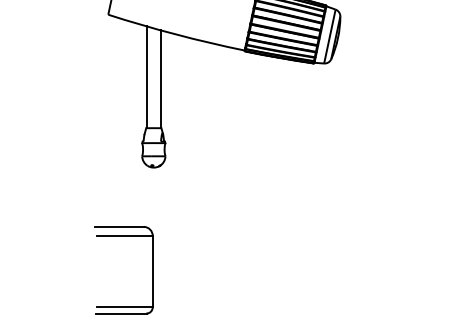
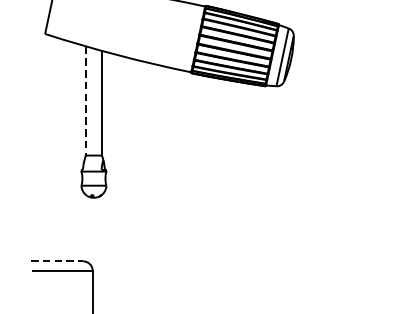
line: (146, 77) -> (86, 101), solid -> dashed
line: (119, 226) -> (57, 260), solid -> dashed

